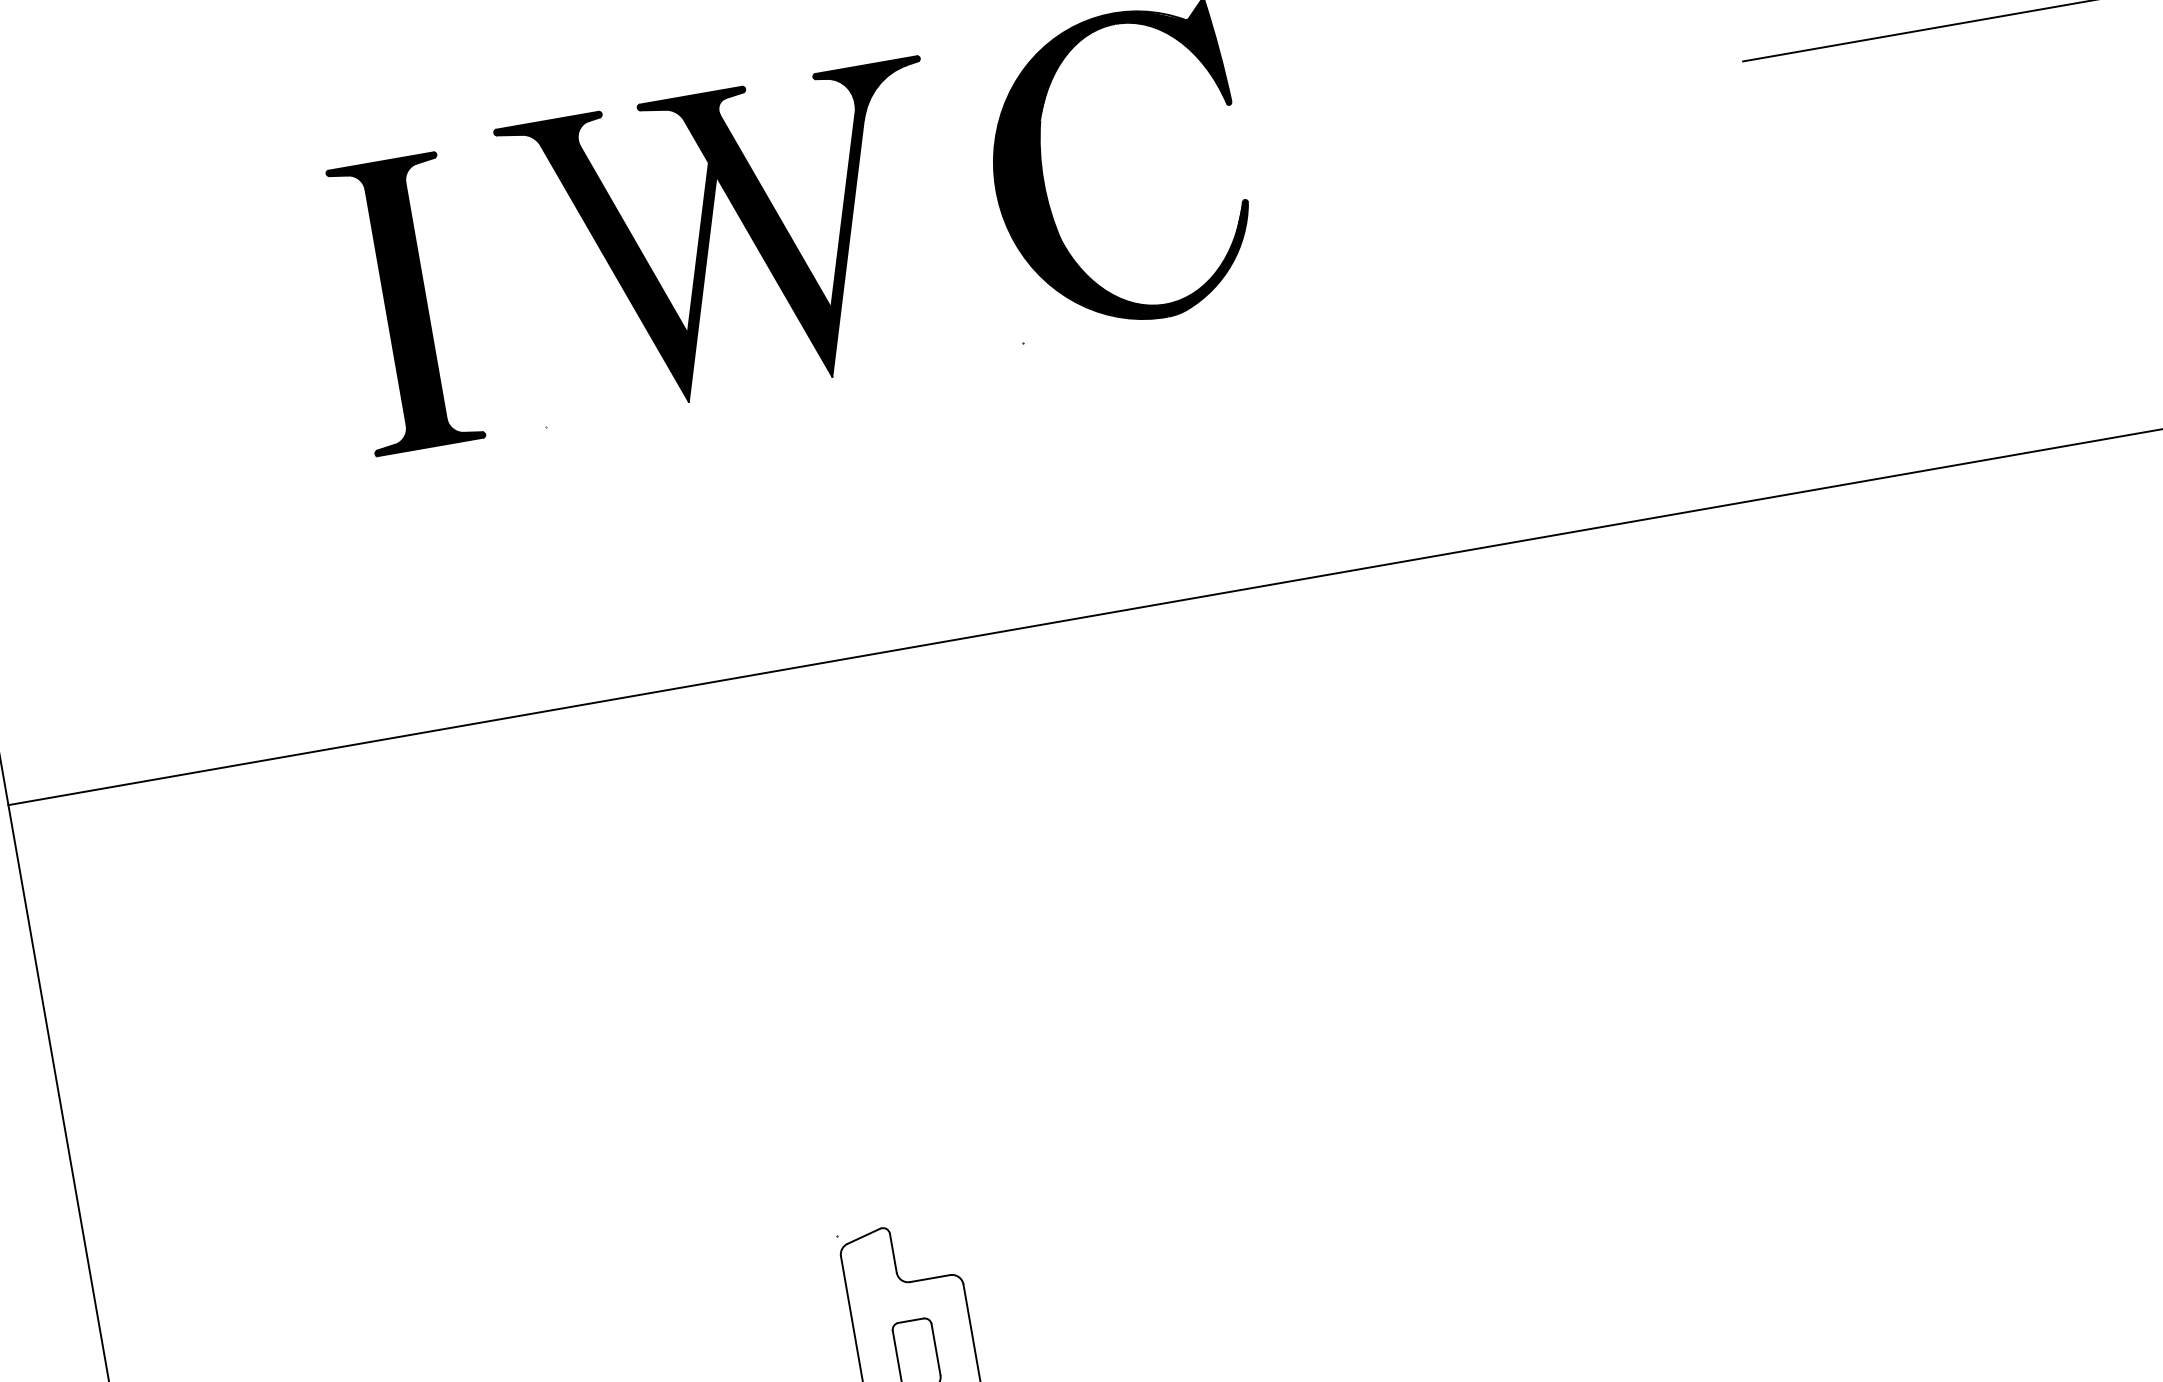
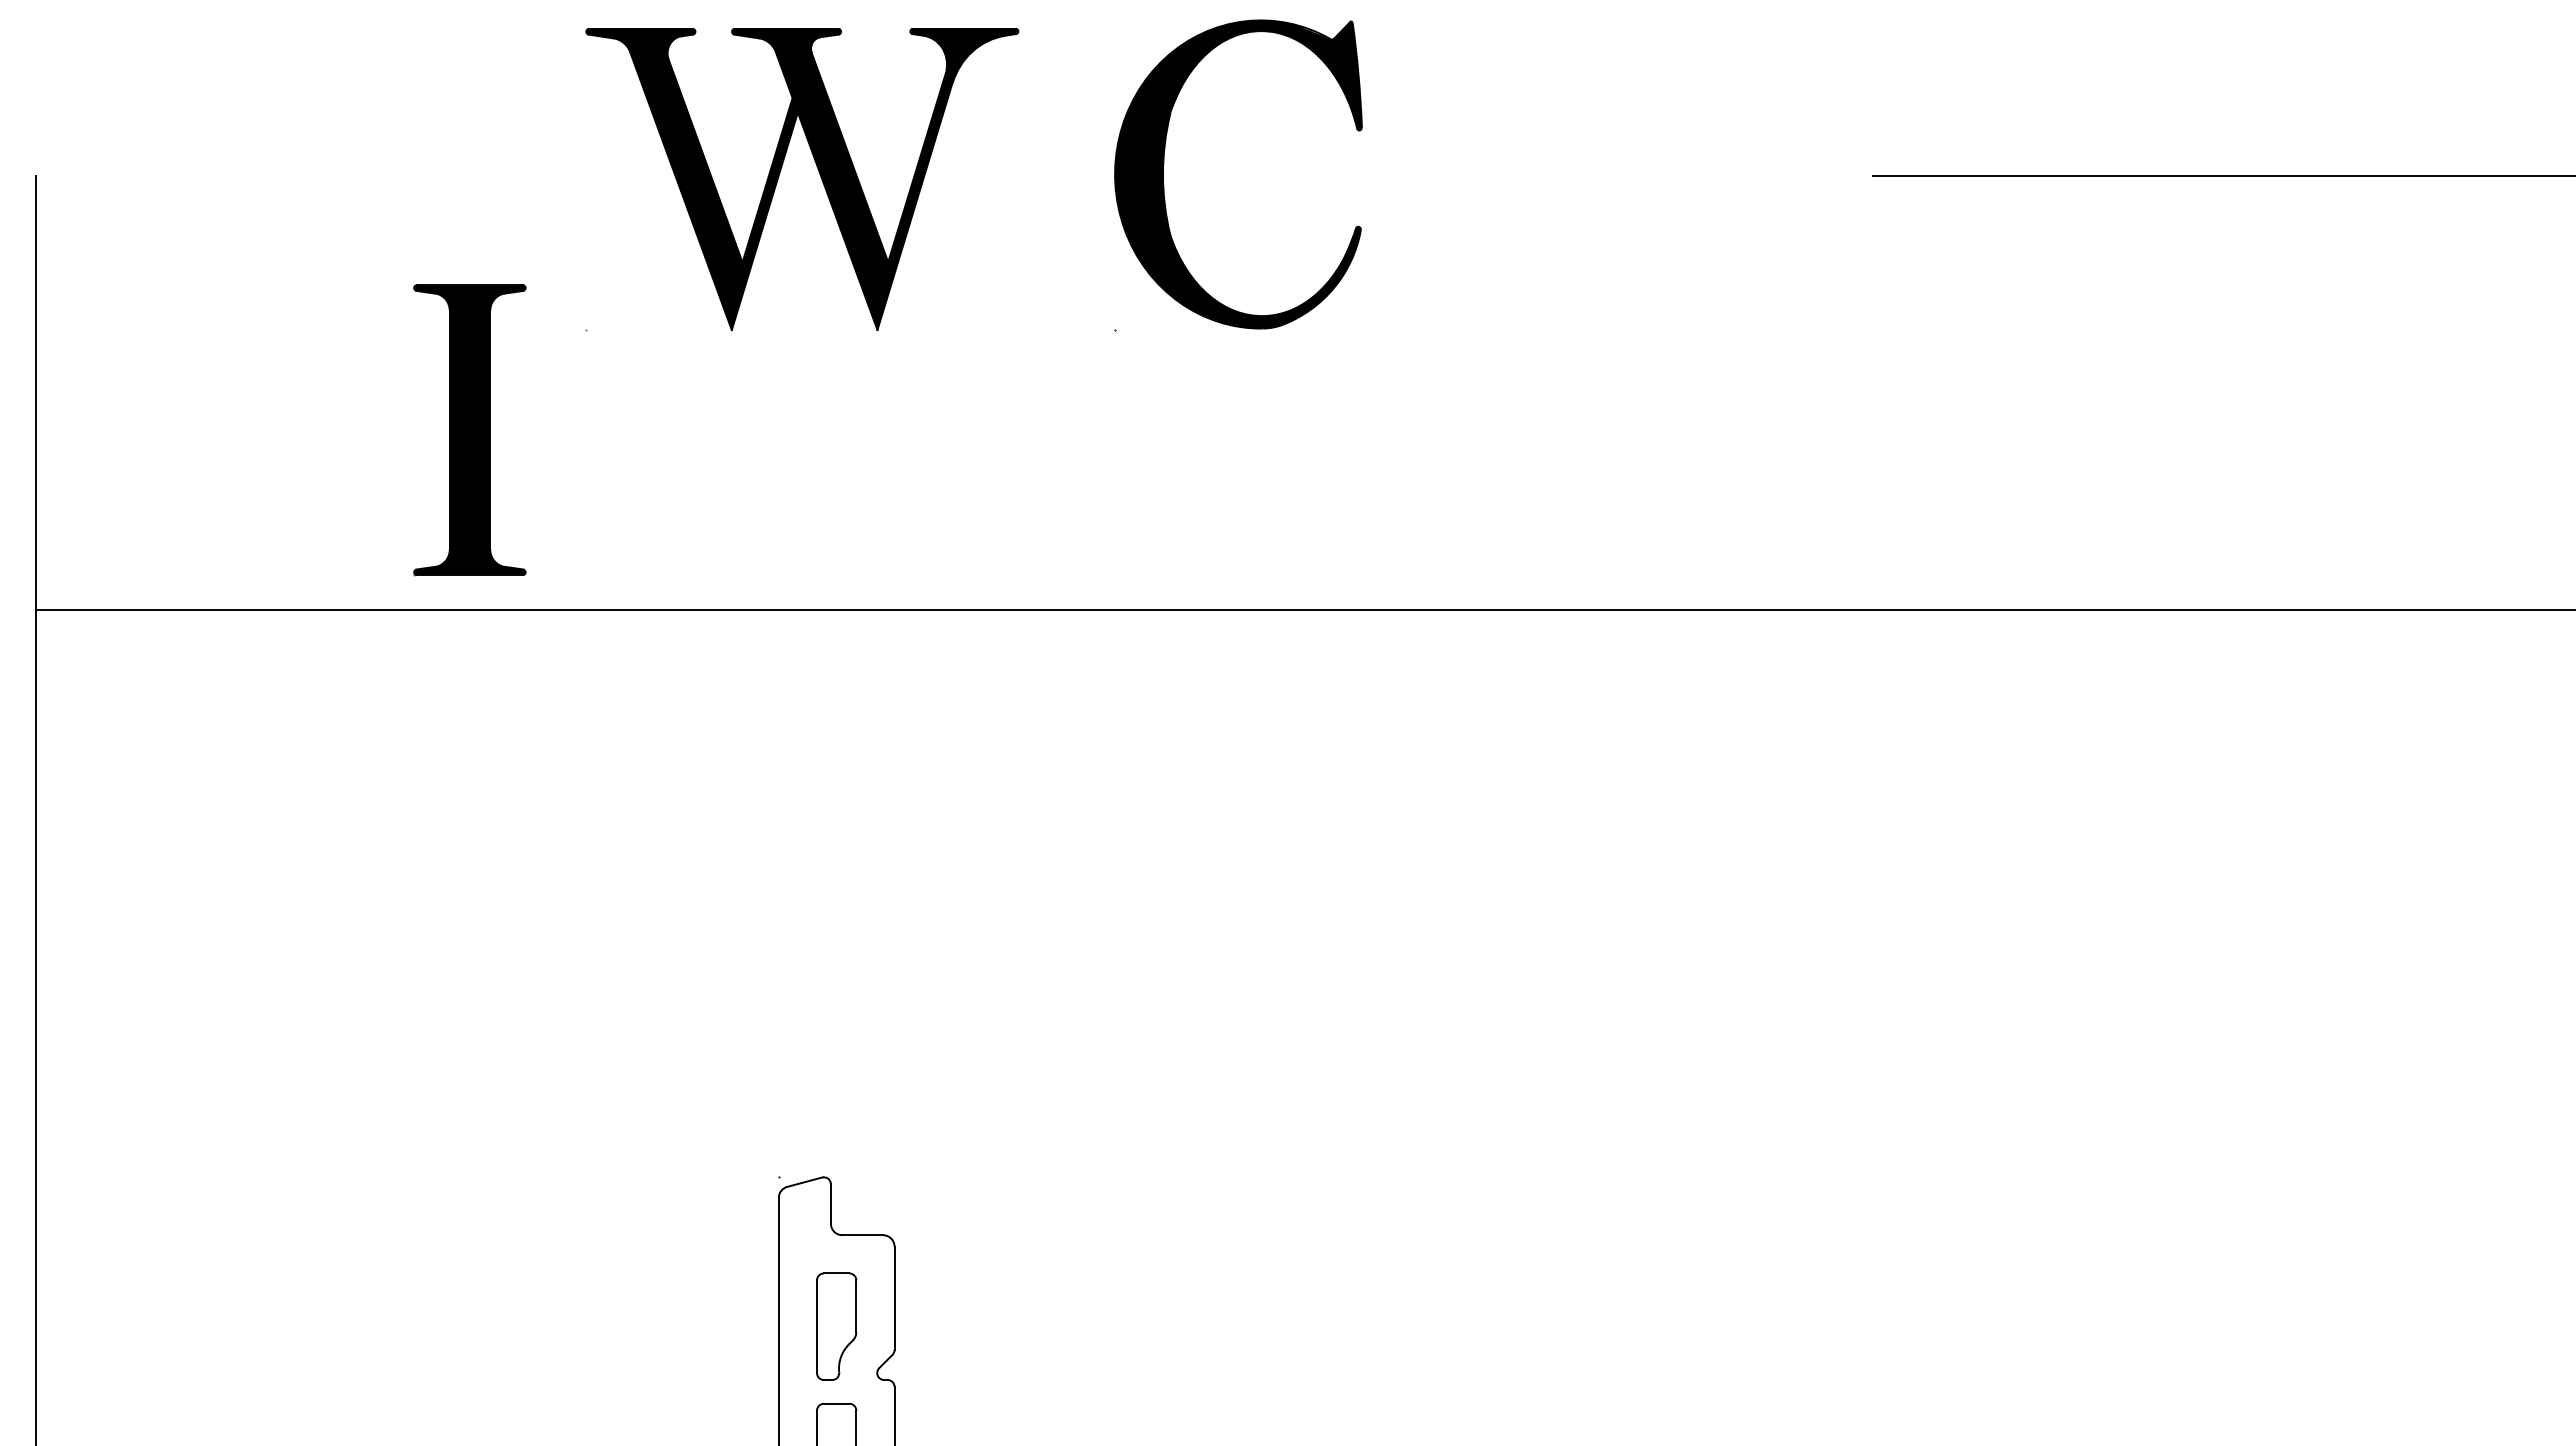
part: (747, 231) -> (818, 172), moved
part: (405, 304) -> (469, 430), moved

